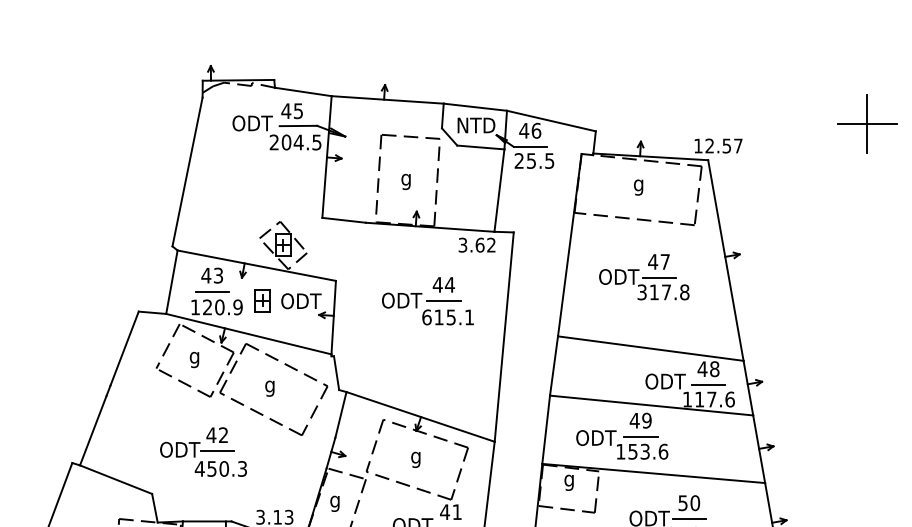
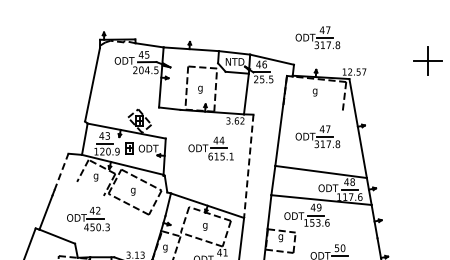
part: (643, 76) -> (317, 37), added
line: (633, 219) -> (312, 108), removed
line: (503, 337) -> (248, 166), solid -> dashed
line: (124, 349) -> (61, 172), solid -> dashed
line: (183, 382) -> (90, 188), removed
part: (203, 450) -> (88, 218), moved
line: (653, 473) -> (322, 233), removed

